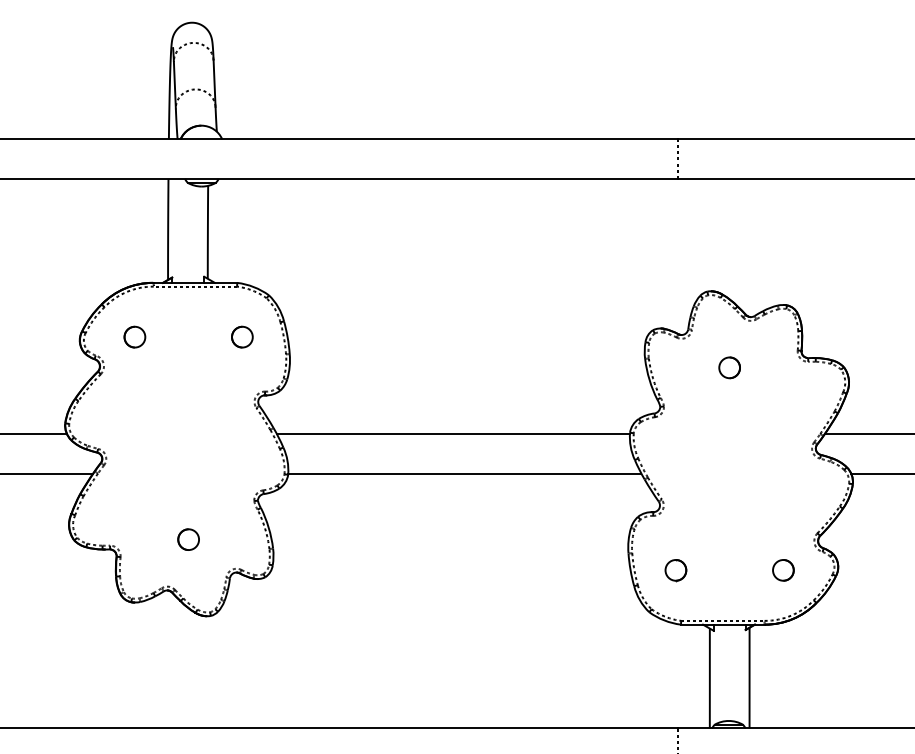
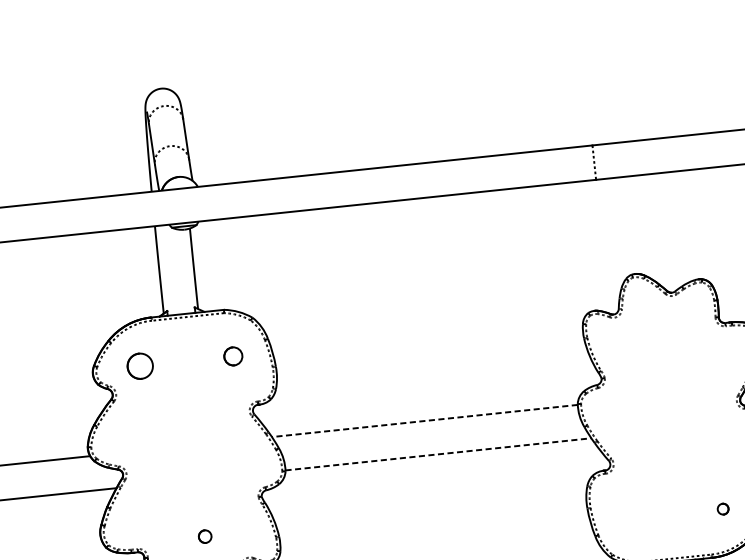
part: (134, 336) -> (139, 365), size x1.4
part: (729, 367) -> (657, 338), removed
line: (453, 433) -> (424, 420), solid -> dashed
line: (464, 473) -> (438, 454), solid -> dashed
circle: (188, 539) -> (205, 536), size x0.7
part: (675, 570) -> (629, 519), removed
circle: (783, 570) -> (723, 509), size x0.6

